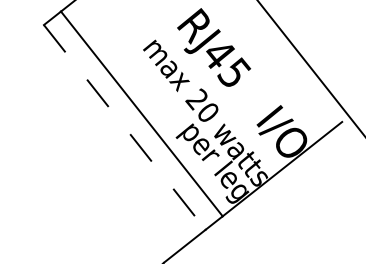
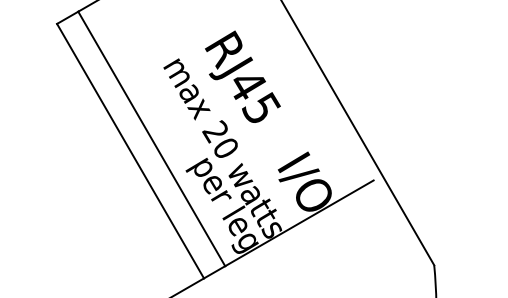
line: (124, 127) -> (130, 151), dashed -> solid

